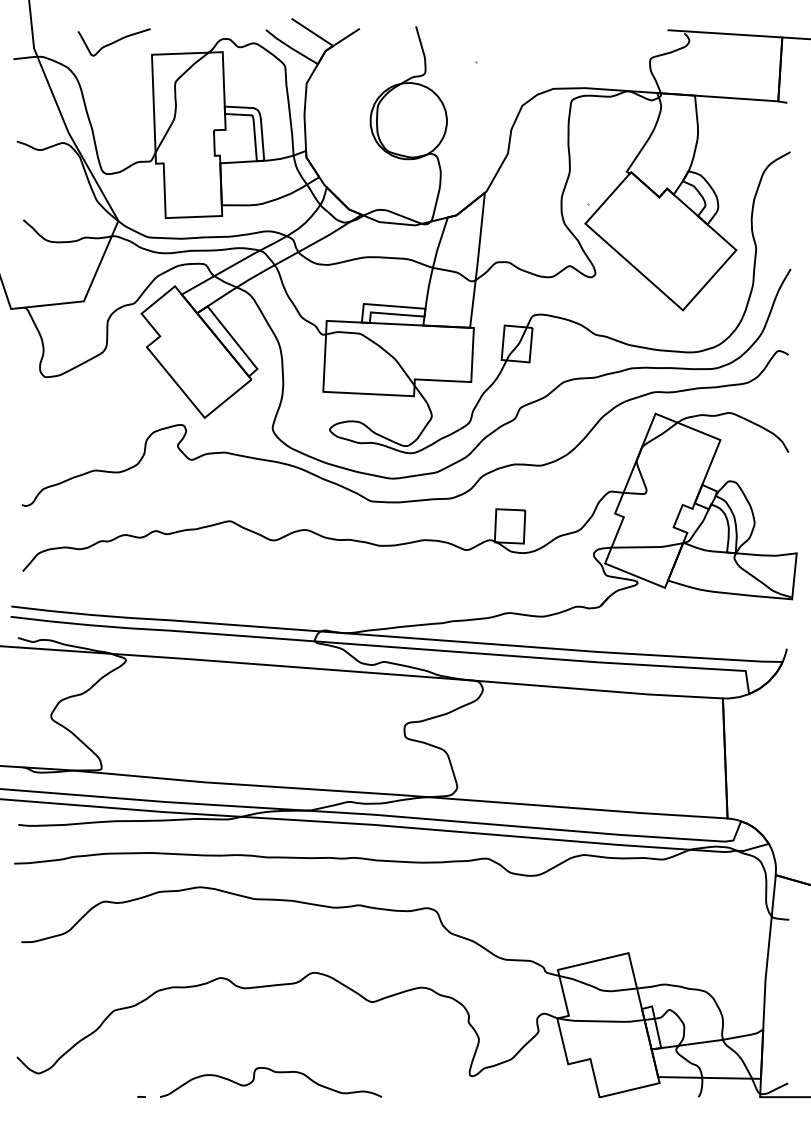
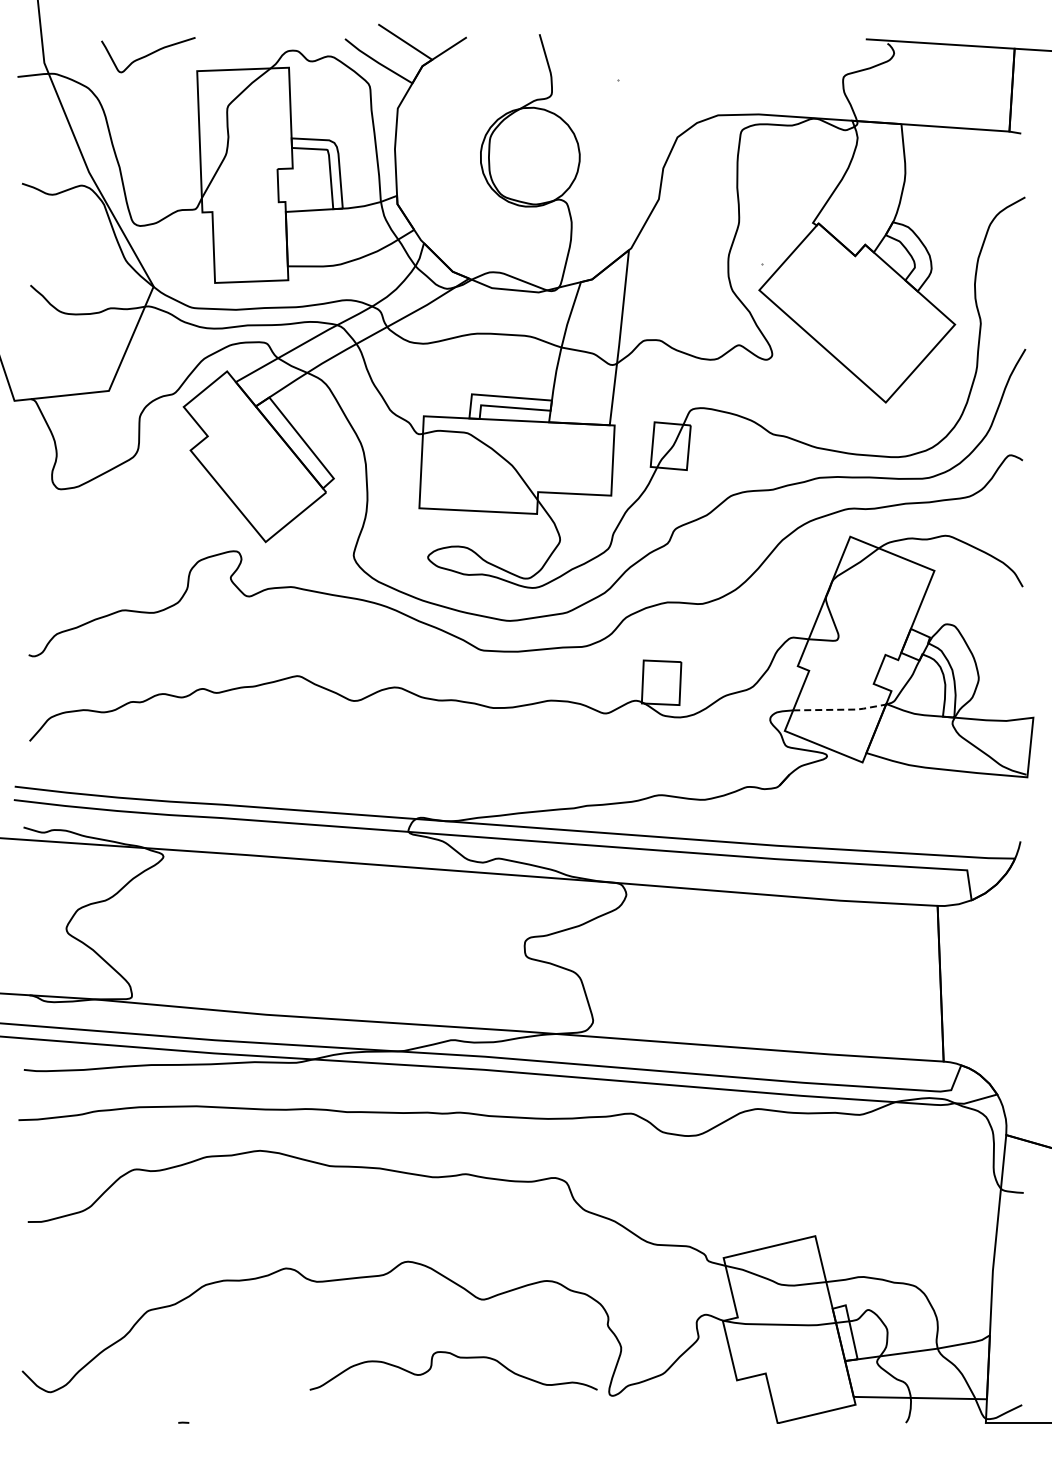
line: (648, 546) -> (841, 709), solid -> dashed
curve: (273, 1072) -> (456, 1357), moved

